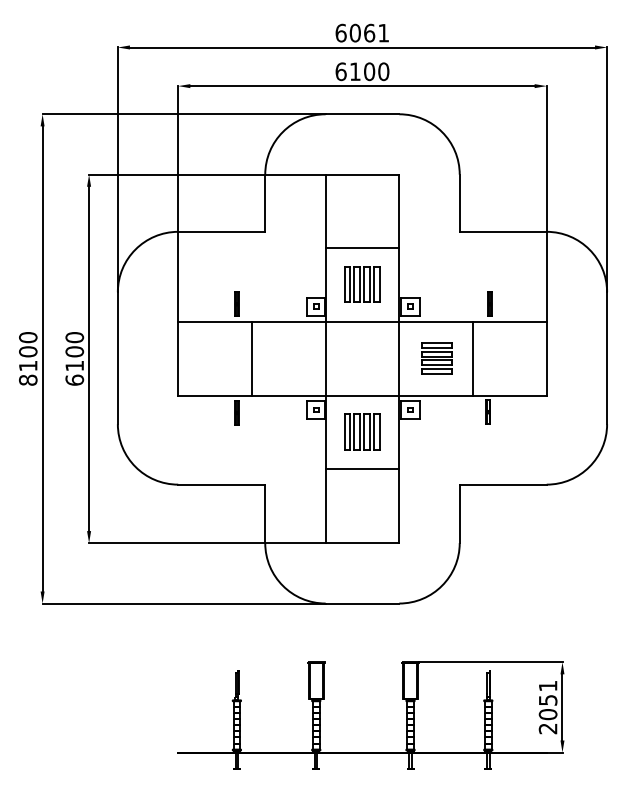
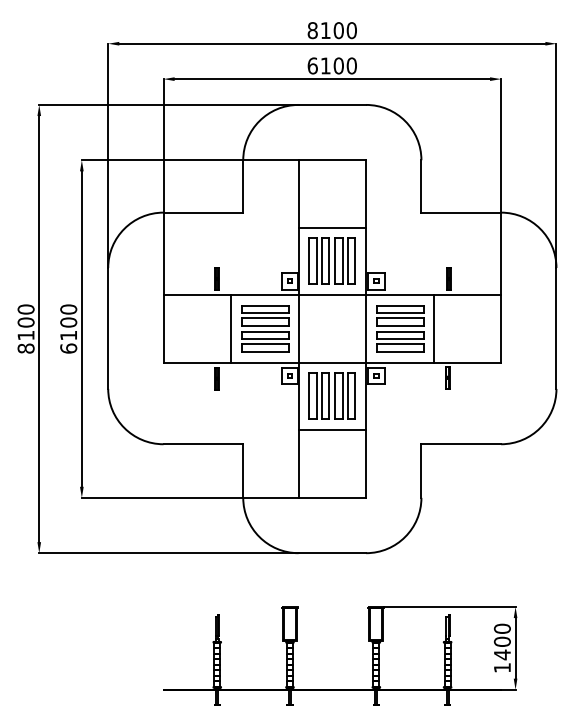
text: (362, 32) -> (332, 30), 6061 -> 8100
part: (362, 284) -> (332, 260), size x1.43
part: (289, 358) -> (265, 328), added
part: (436, 358) -> (400, 328), size x1.67
part: (362, 431) -> (332, 395), size x1.43
text: (547, 707) -> (501, 648), 2051 -> 1400

